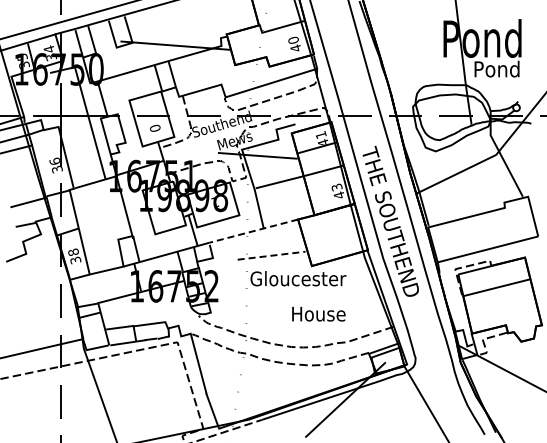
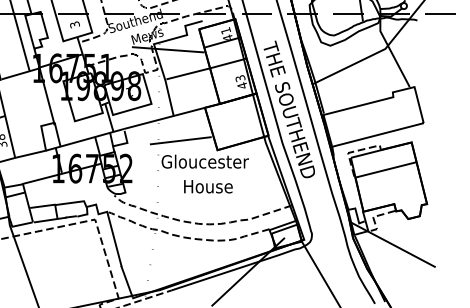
text: (155, 128) -> (75, 24), 0 -> 3
line: (253, 231) -> (164, 118), dashed -> solid
line: (272, 255) -> (181, 140), dashed -> solid
text: (318, 313) -> (208, 186), moved

